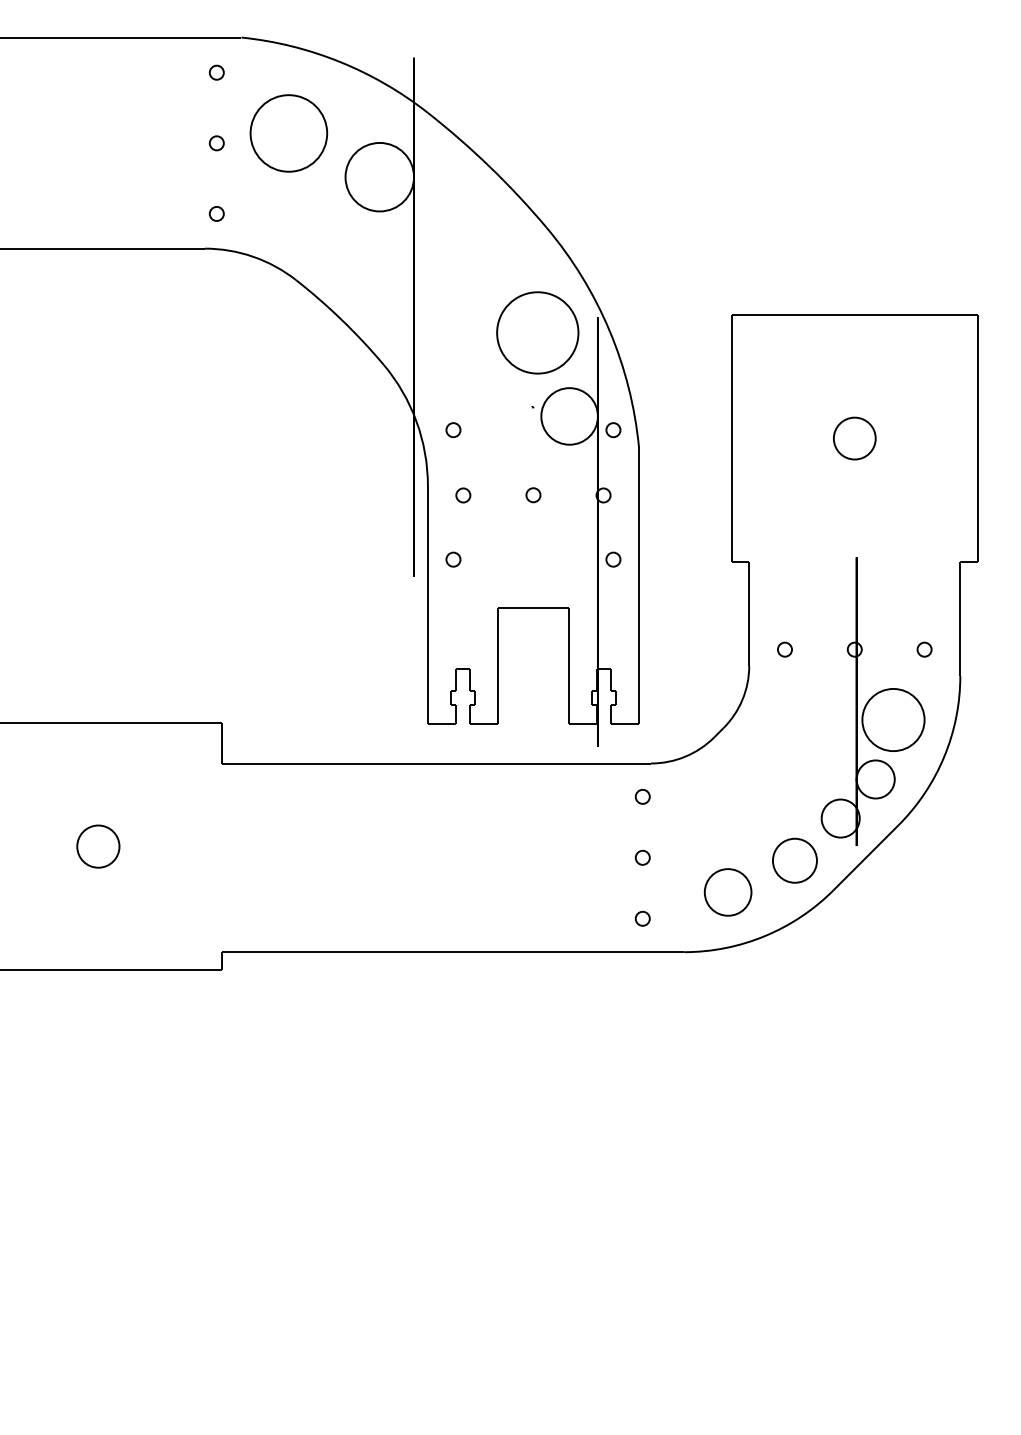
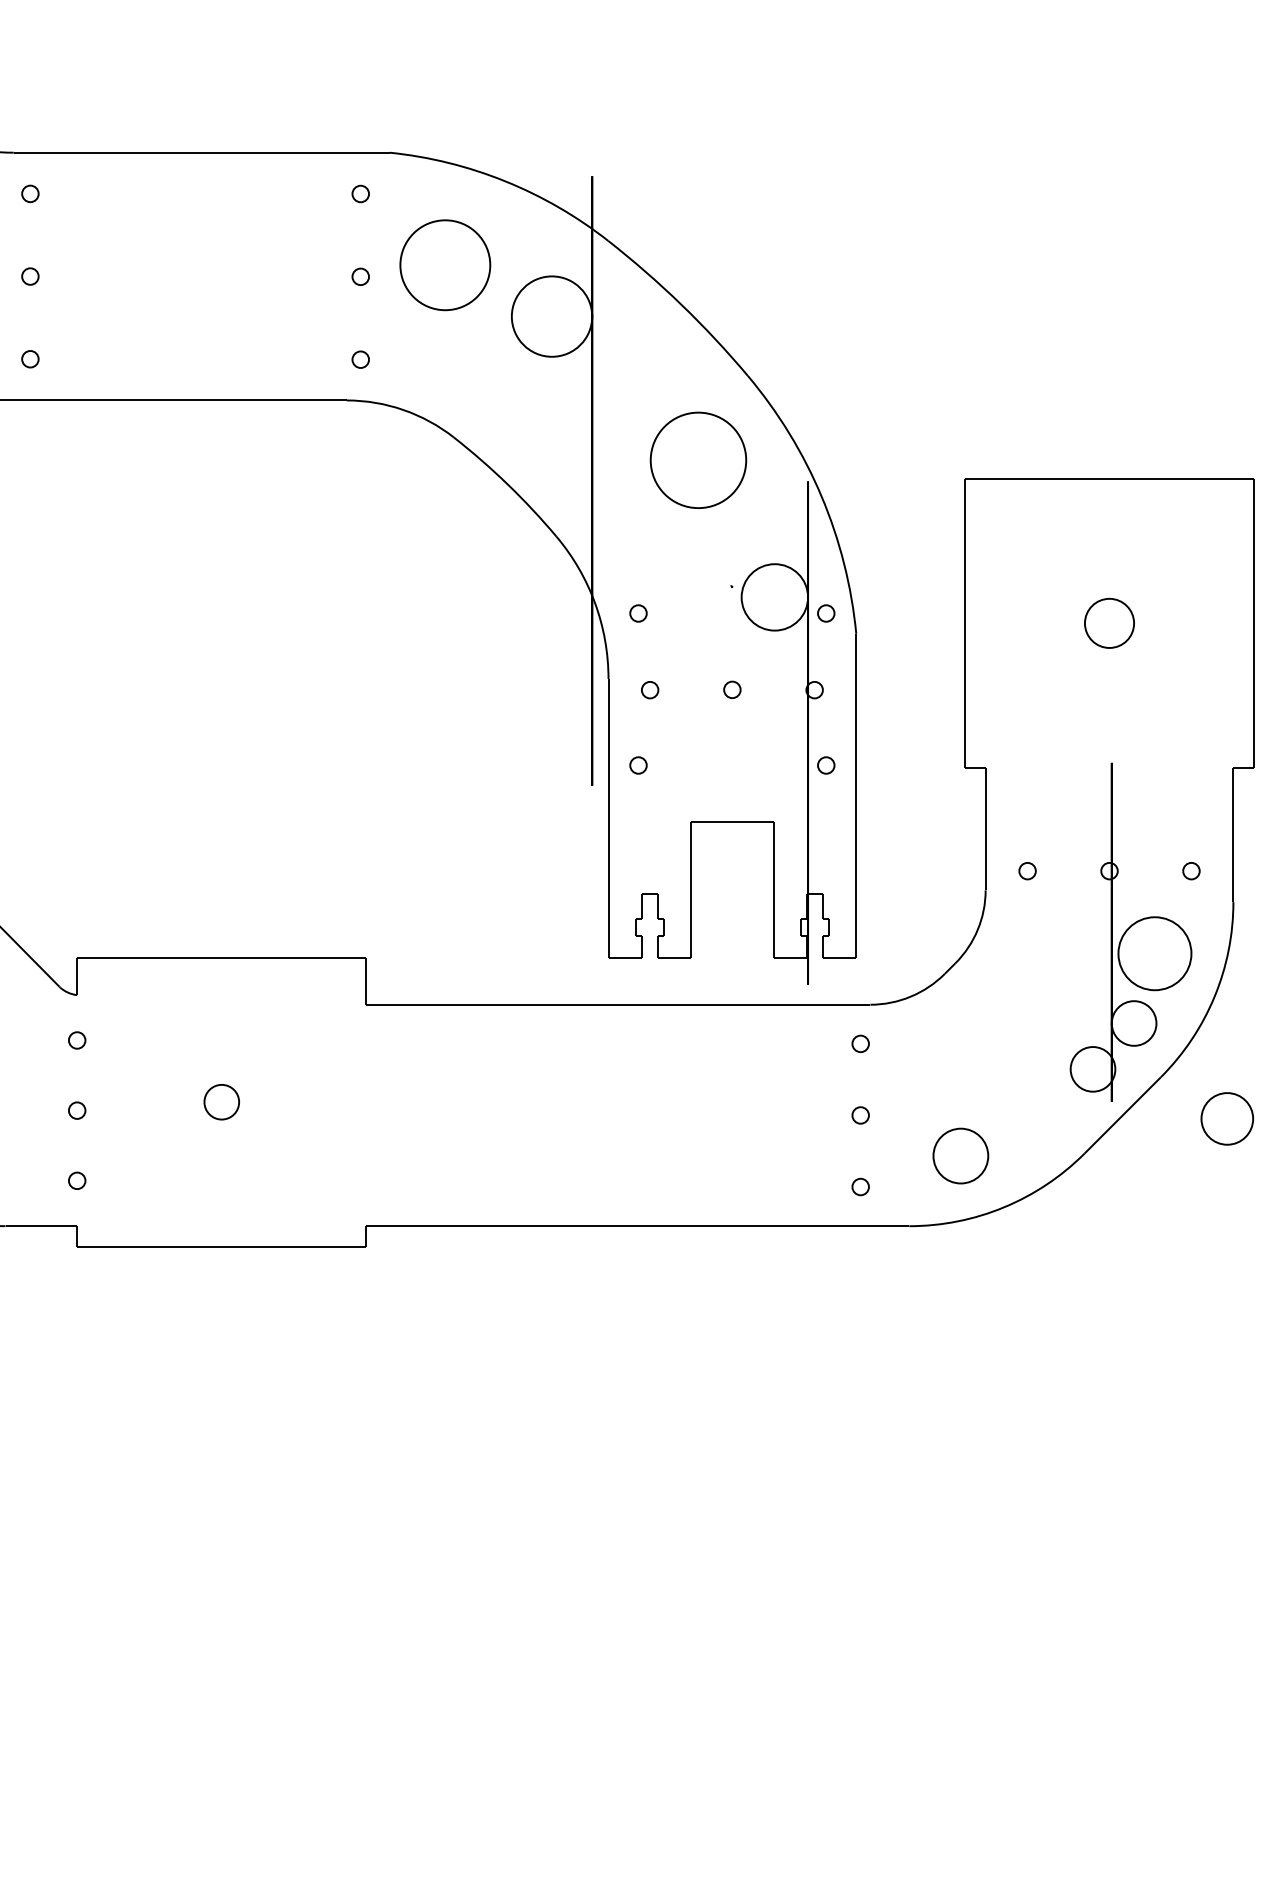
part: (537, 332) -> (698, 459), moved
part: (98, 845) -> (221, 1101), size x0.7
part: (795, 860) -> (1227, 1118), moved

